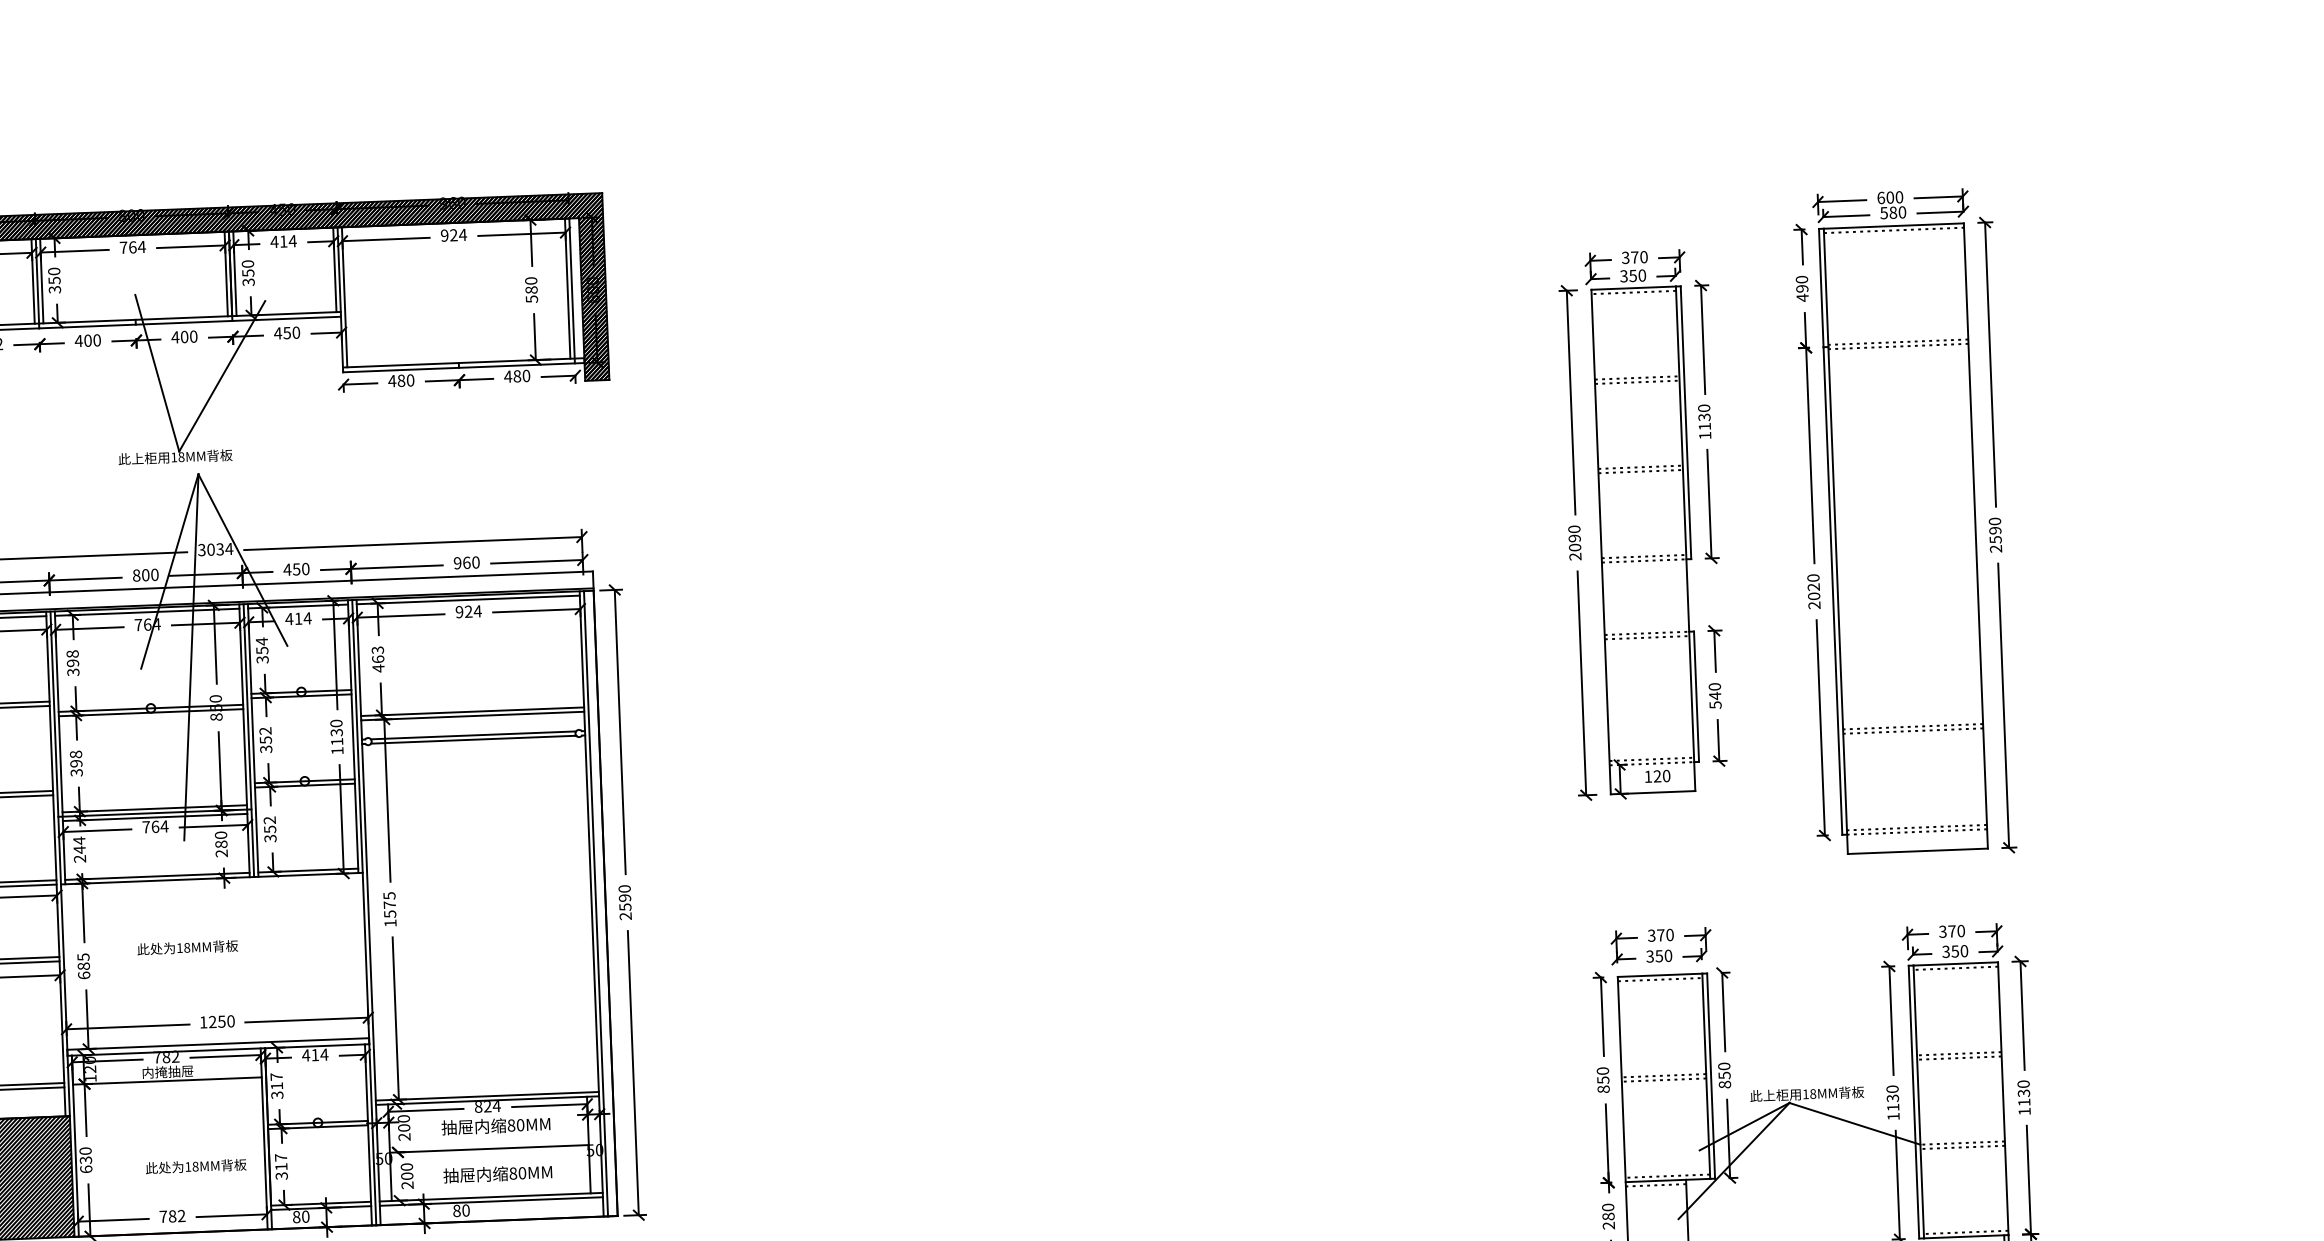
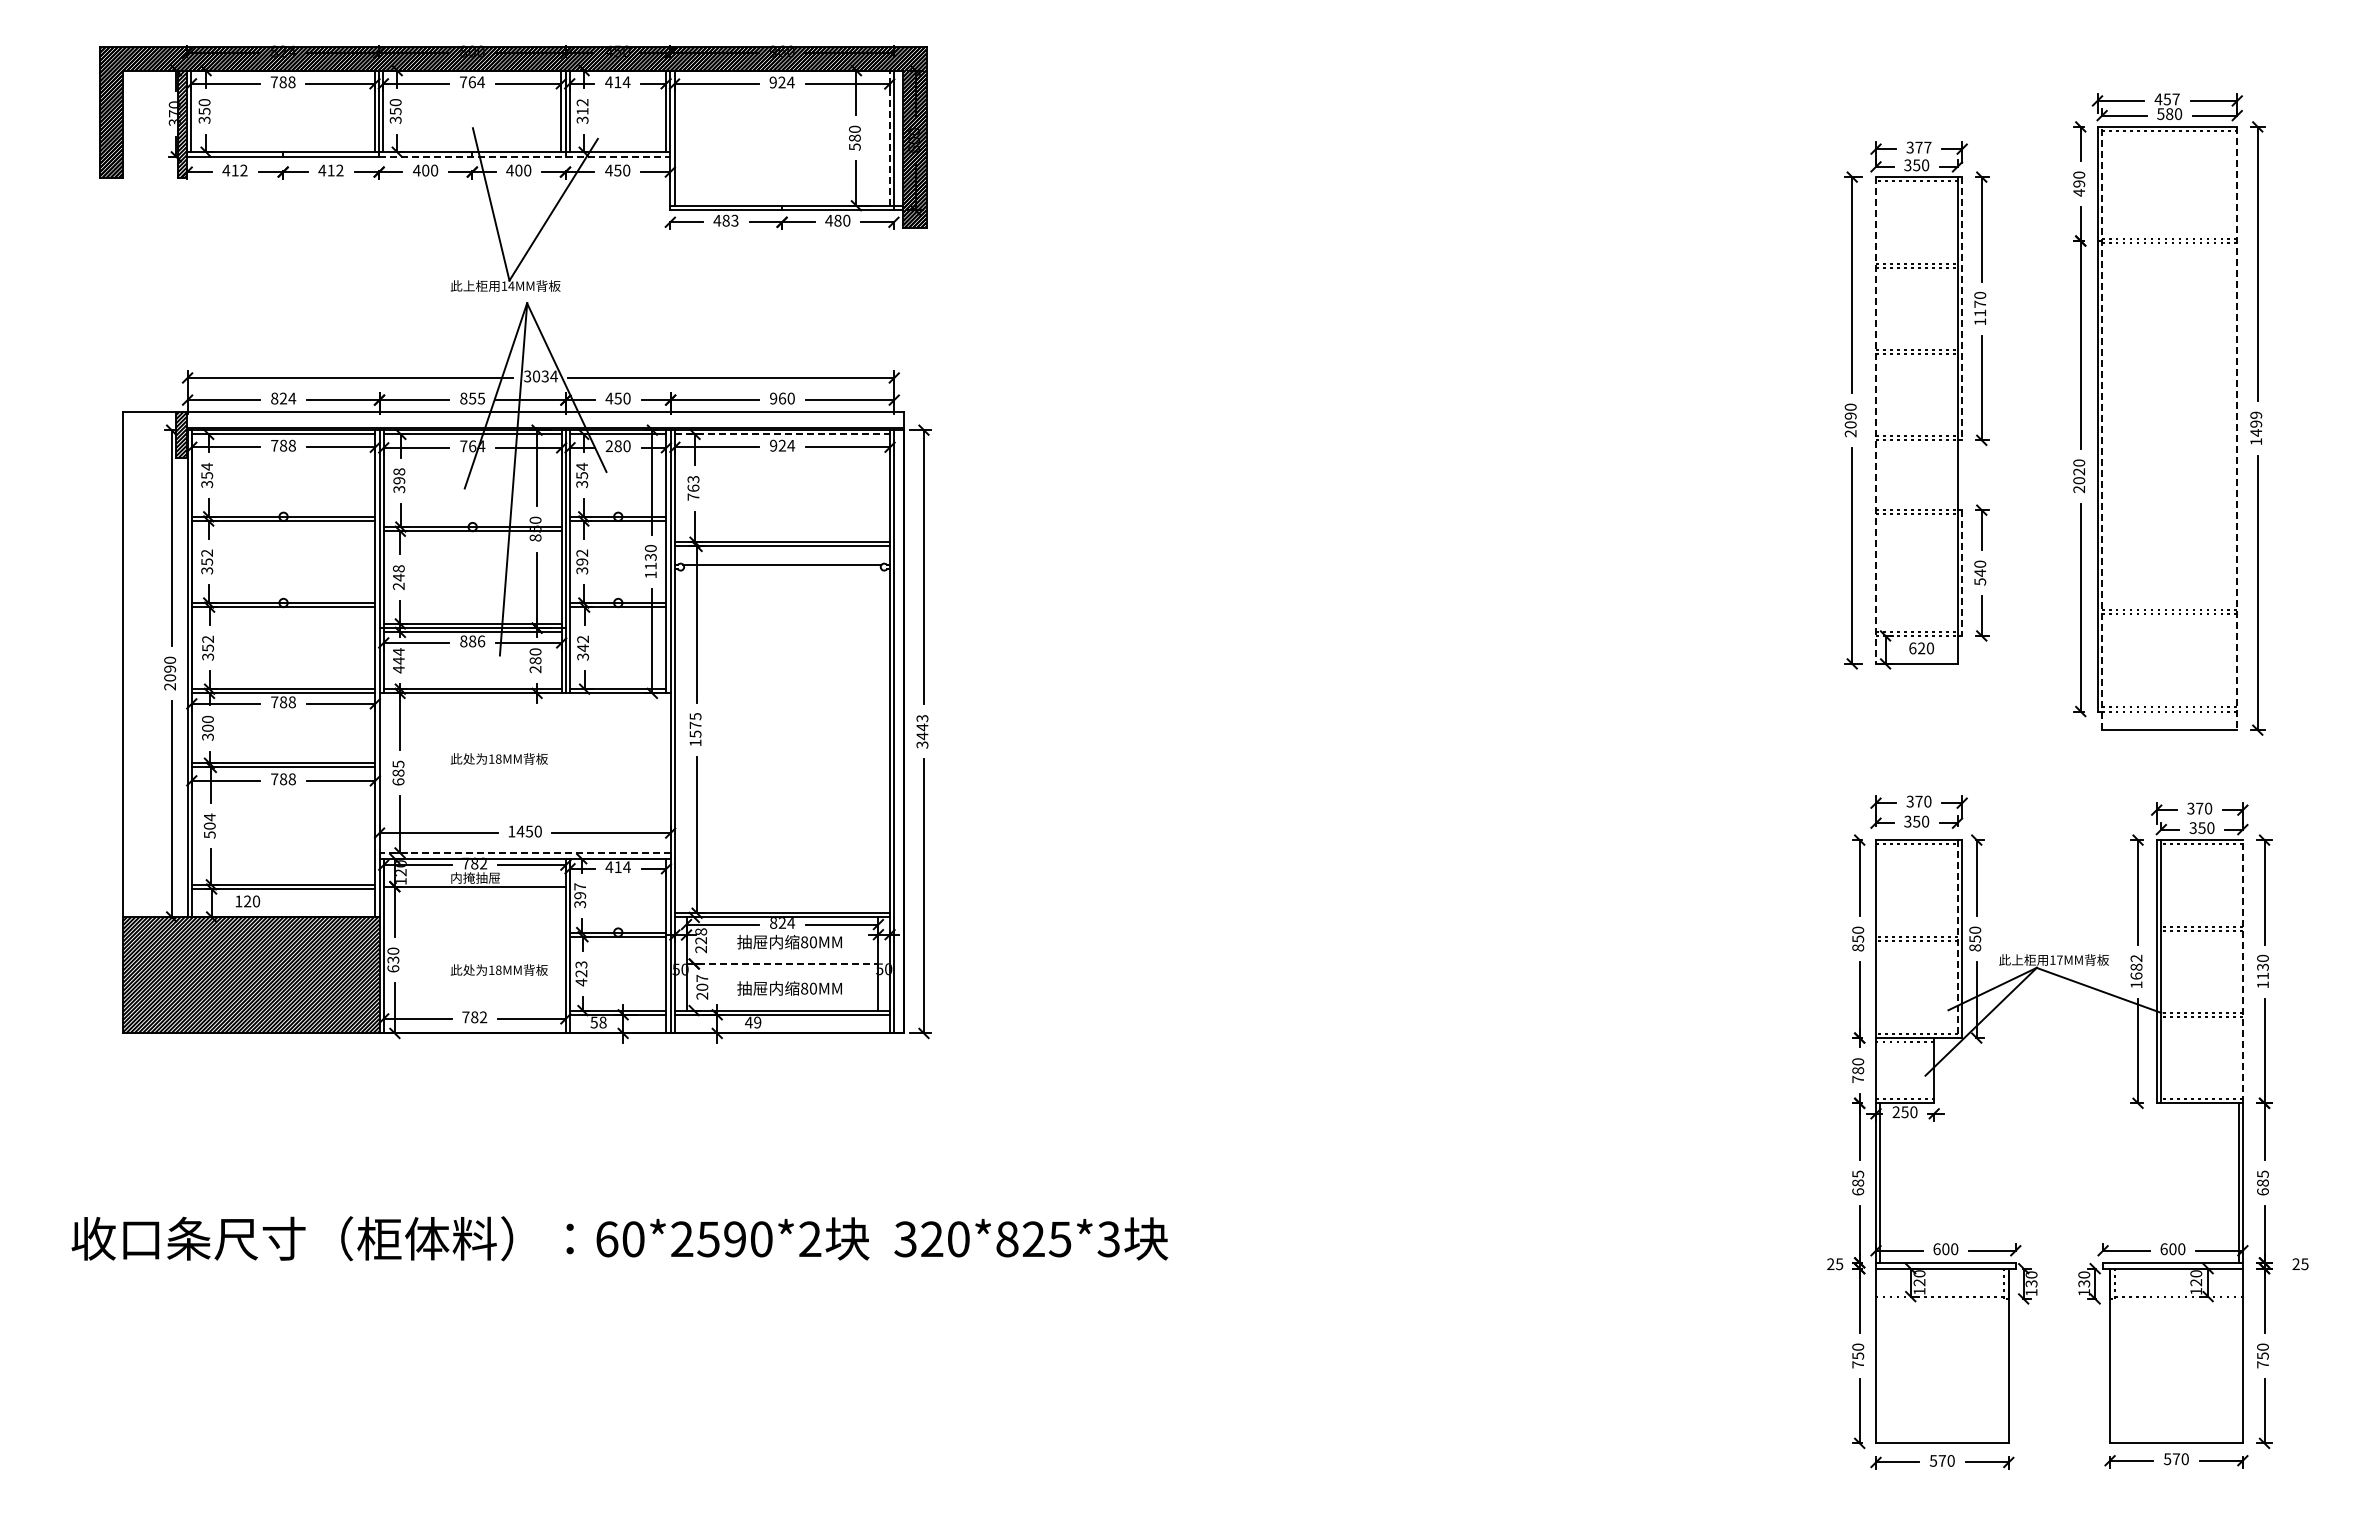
text: (1889, 197) -> (2166, 99), 600 -> 457
text: (1643, 257) -> (1927, 147), 370 -> 377
text: (248, 269) -> (582, 107), 350 -> 312
line: (567, 289) -> (889, 138), solid -> dashed
line: (189, 322) -> (524, 156), solid -> dashed
text: (410, 380) -> (734, 220), 480 -> 483
text: (1704, 416) -> (1980, 303), 1130 -> 1170
line: (1686, 422) -> (1962, 308), solid -> dashed
text: (181, 456) -> (511, 285), 18MM -> 14MM
line: (1976, 535) -> (2237, 428), solid -> dashed
text: (1995, 535) -> (2256, 428), 2590 -> 1499
line: (1836, 541) -> (2102, 428), solid -> dashed
line: (1601, 543) -> (1876, 421), solid -> dashed
text: (150, 574) -> (477, 398), 800 -> 855
line: (468, 600) -> (782, 434), solid -> dashed
text: (297, 619) -> (617, 446), 414 -> 280
text: (378, 668) -> (693, 497), 463 -> 763
line: (1696, 697) -> (1962, 573), solid -> dashed
text: (266, 739) -> (582, 561), 352 -> 392
line: (473, 740) -> (782, 569), removed
text: (76, 767) -> (398, 581), 398 -> 248
text: (1648, 776) -> (1912, 648), 120 -> 620
text: (155, 826) -> (472, 641), 764 -> 886
text: (270, 829) -> (583, 648), 352 -> 342
text: (79, 858) -> (398, 669), 244 -> 444
text: (625, 902) -> (922, 731), 2590 -> 3443
text: (212, 1021) -> (520, 831), 1250 -> 1450
line: (218, 1043) -> (525, 852), solid -> dashed
line: (1706, 1076) -> (1957, 939), solid -> dashed
text: (277, 1085) -> (580, 895), 317 -> 397
text: (1812, 1093) -> (2059, 959), 18MM -> 17MM
text: (1892, 1097) -> (2136, 966), 1130 -> 1682
line: (2002, 1098) -> (2242, 971), solid -> dashed
text: (404, 1123) -> (701, 936), 200 -> 228
line: (489, 1149) -> (782, 964), solid -> dashed
text: (281, 1166) -> (581, 973), 317 -> 423
text: (407, 1167) -> (702, 978), 200 -> 207
text: (460, 1210) -> (752, 1022), 80 -> 49
text: (301, 1216) -> (598, 1022), 80 -> 58
text: (1608, 1225) -> (1857, 1079), 280 -> 780

